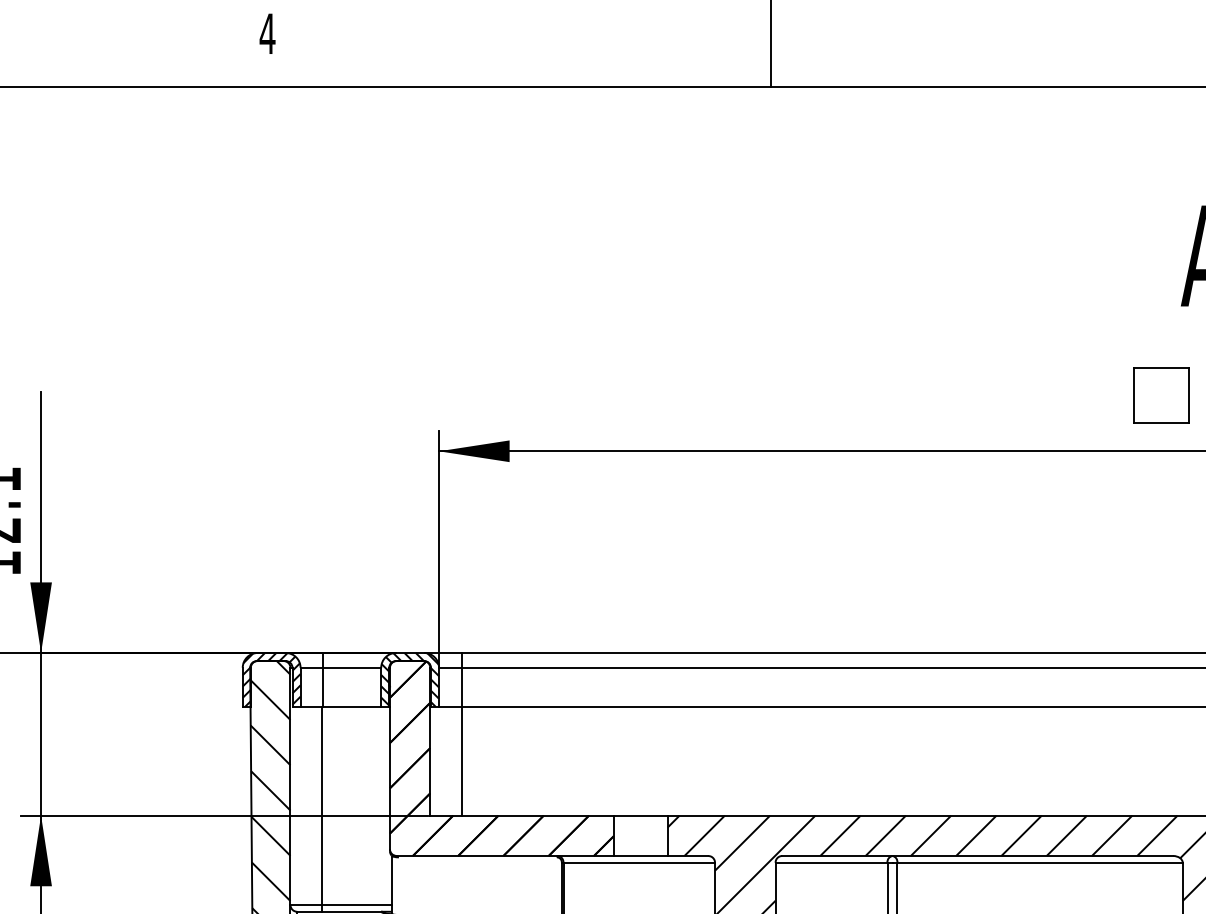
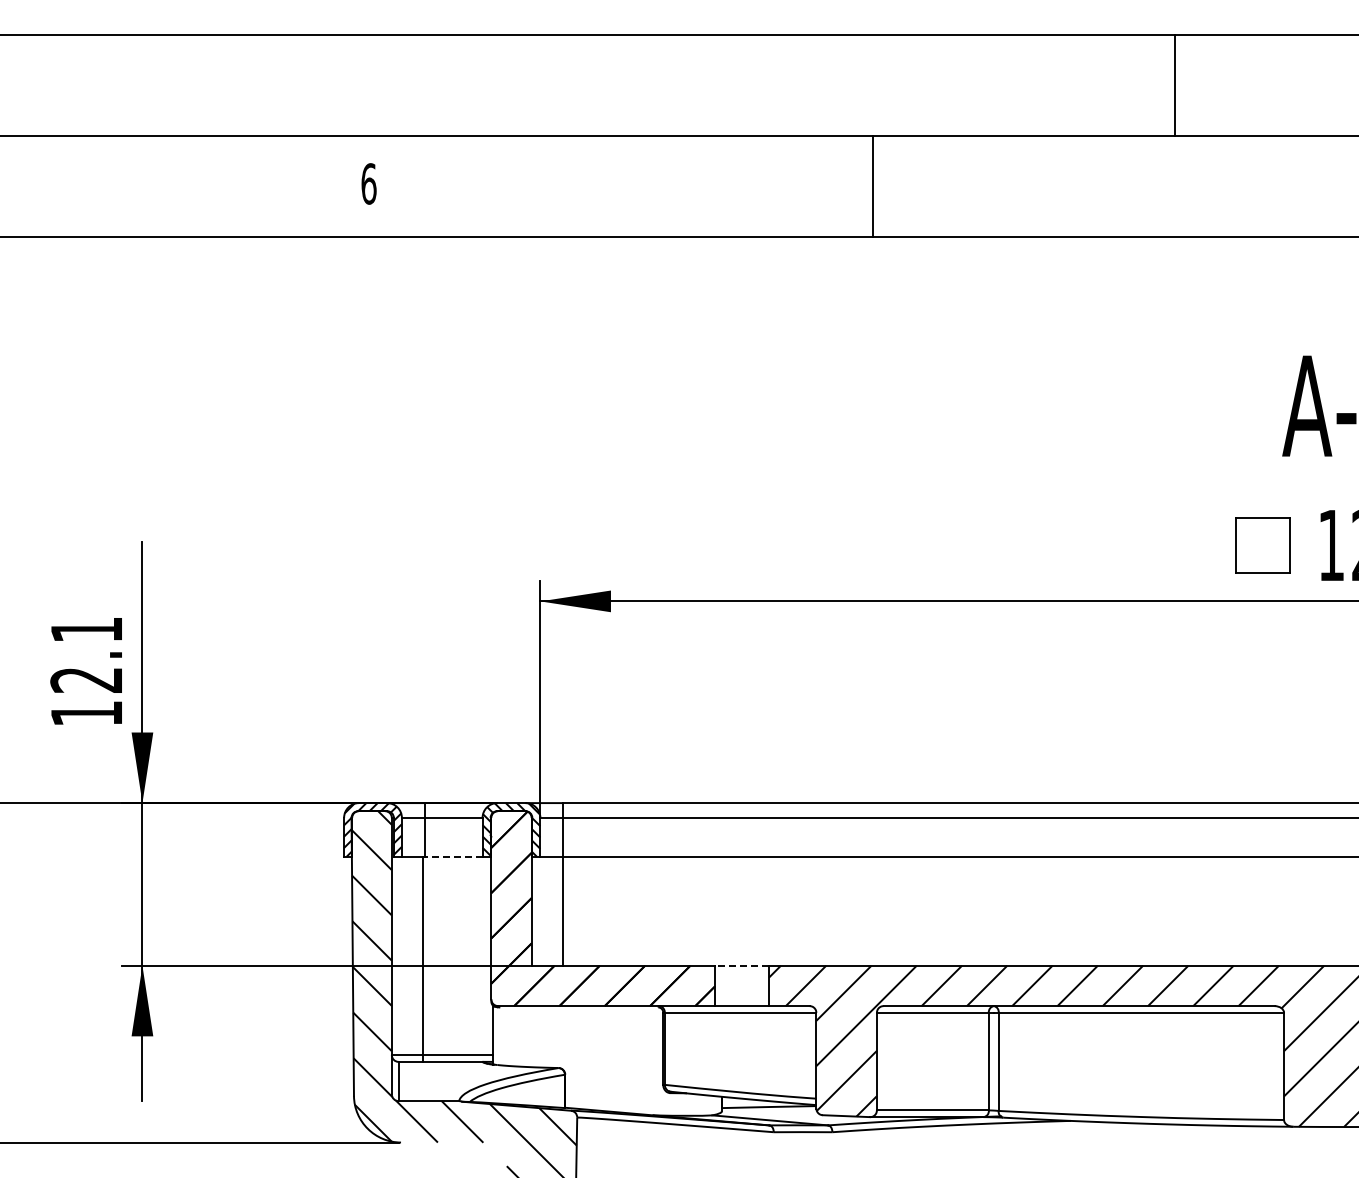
text: (267, 33) -> (368, 183), 4 -> 6
line: (352, 706) -> (453, 856), solid -> dashed
line: (641, 815) -> (742, 965), solid -> dashed

